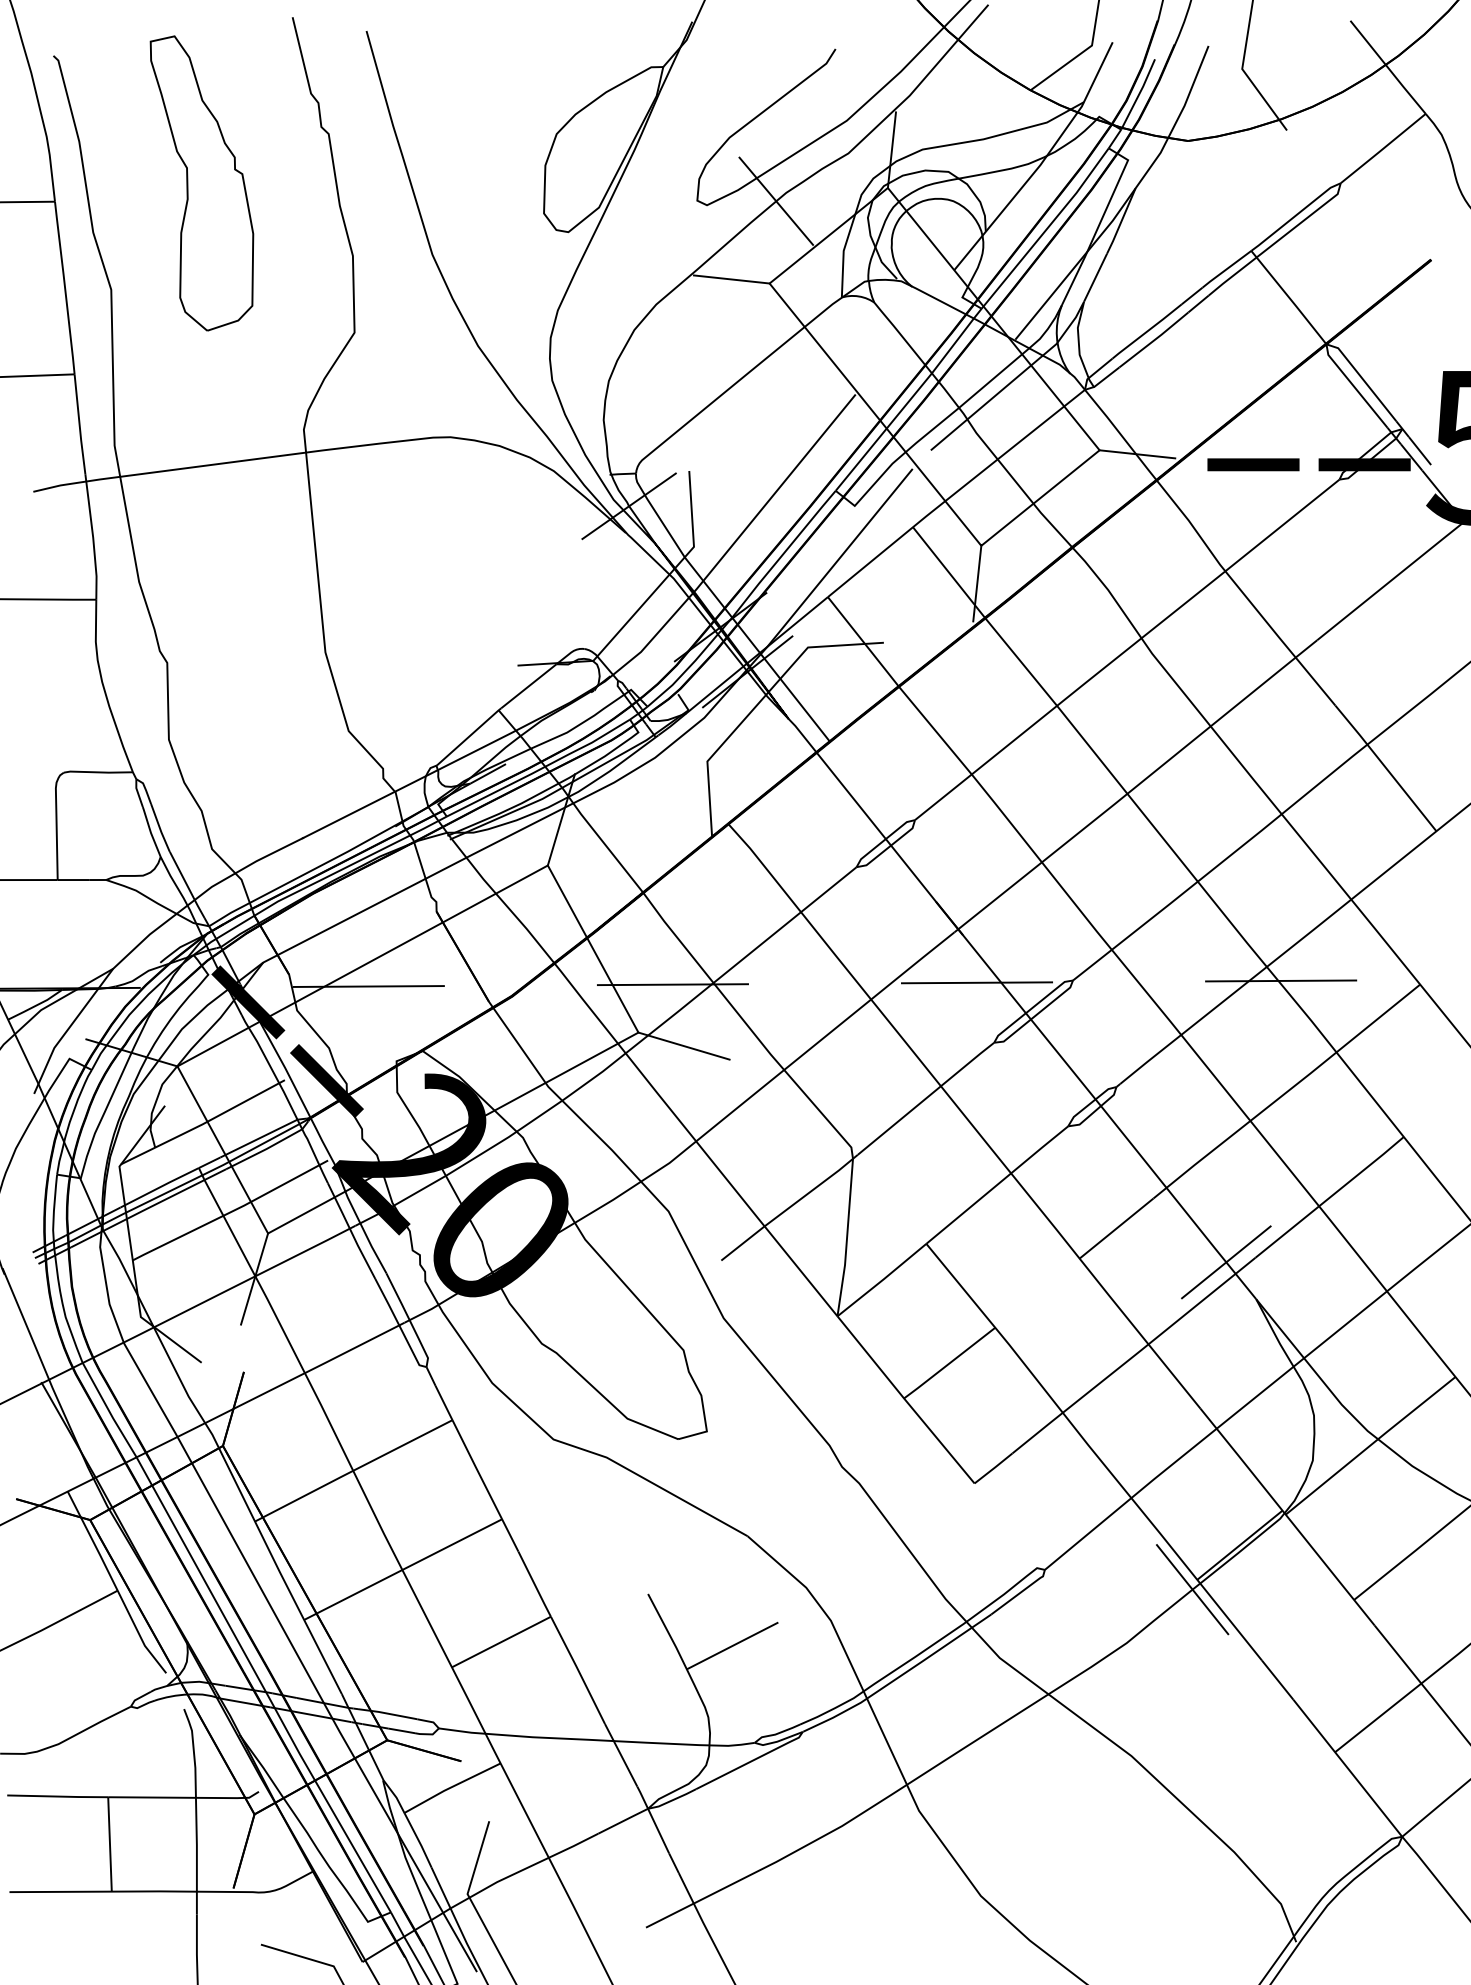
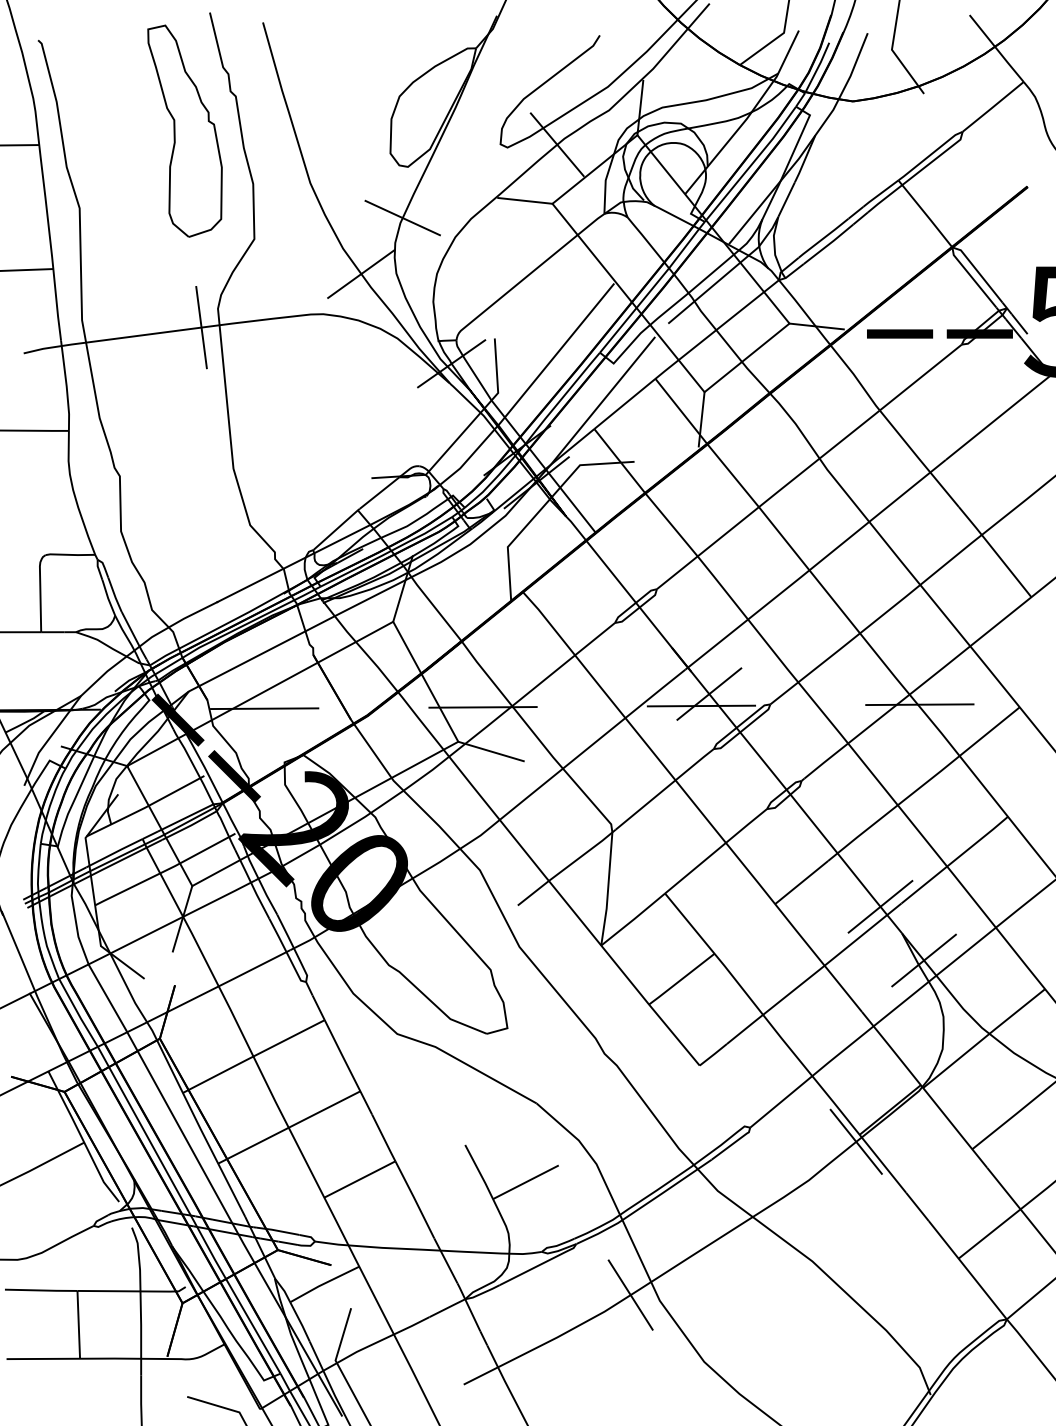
part: (201, 183) -> (184, 131), moved
line: (560, 303) -> (402, 218), added
line: (503, 381) -> (361, 274), added
line: (280, 455) -> (201, 327), added
line: (987, 966) -> (708, 694), added
line: (1286, 1337) -> (923, 960), added
line: (878, 1802) -> (630, 1294), added

